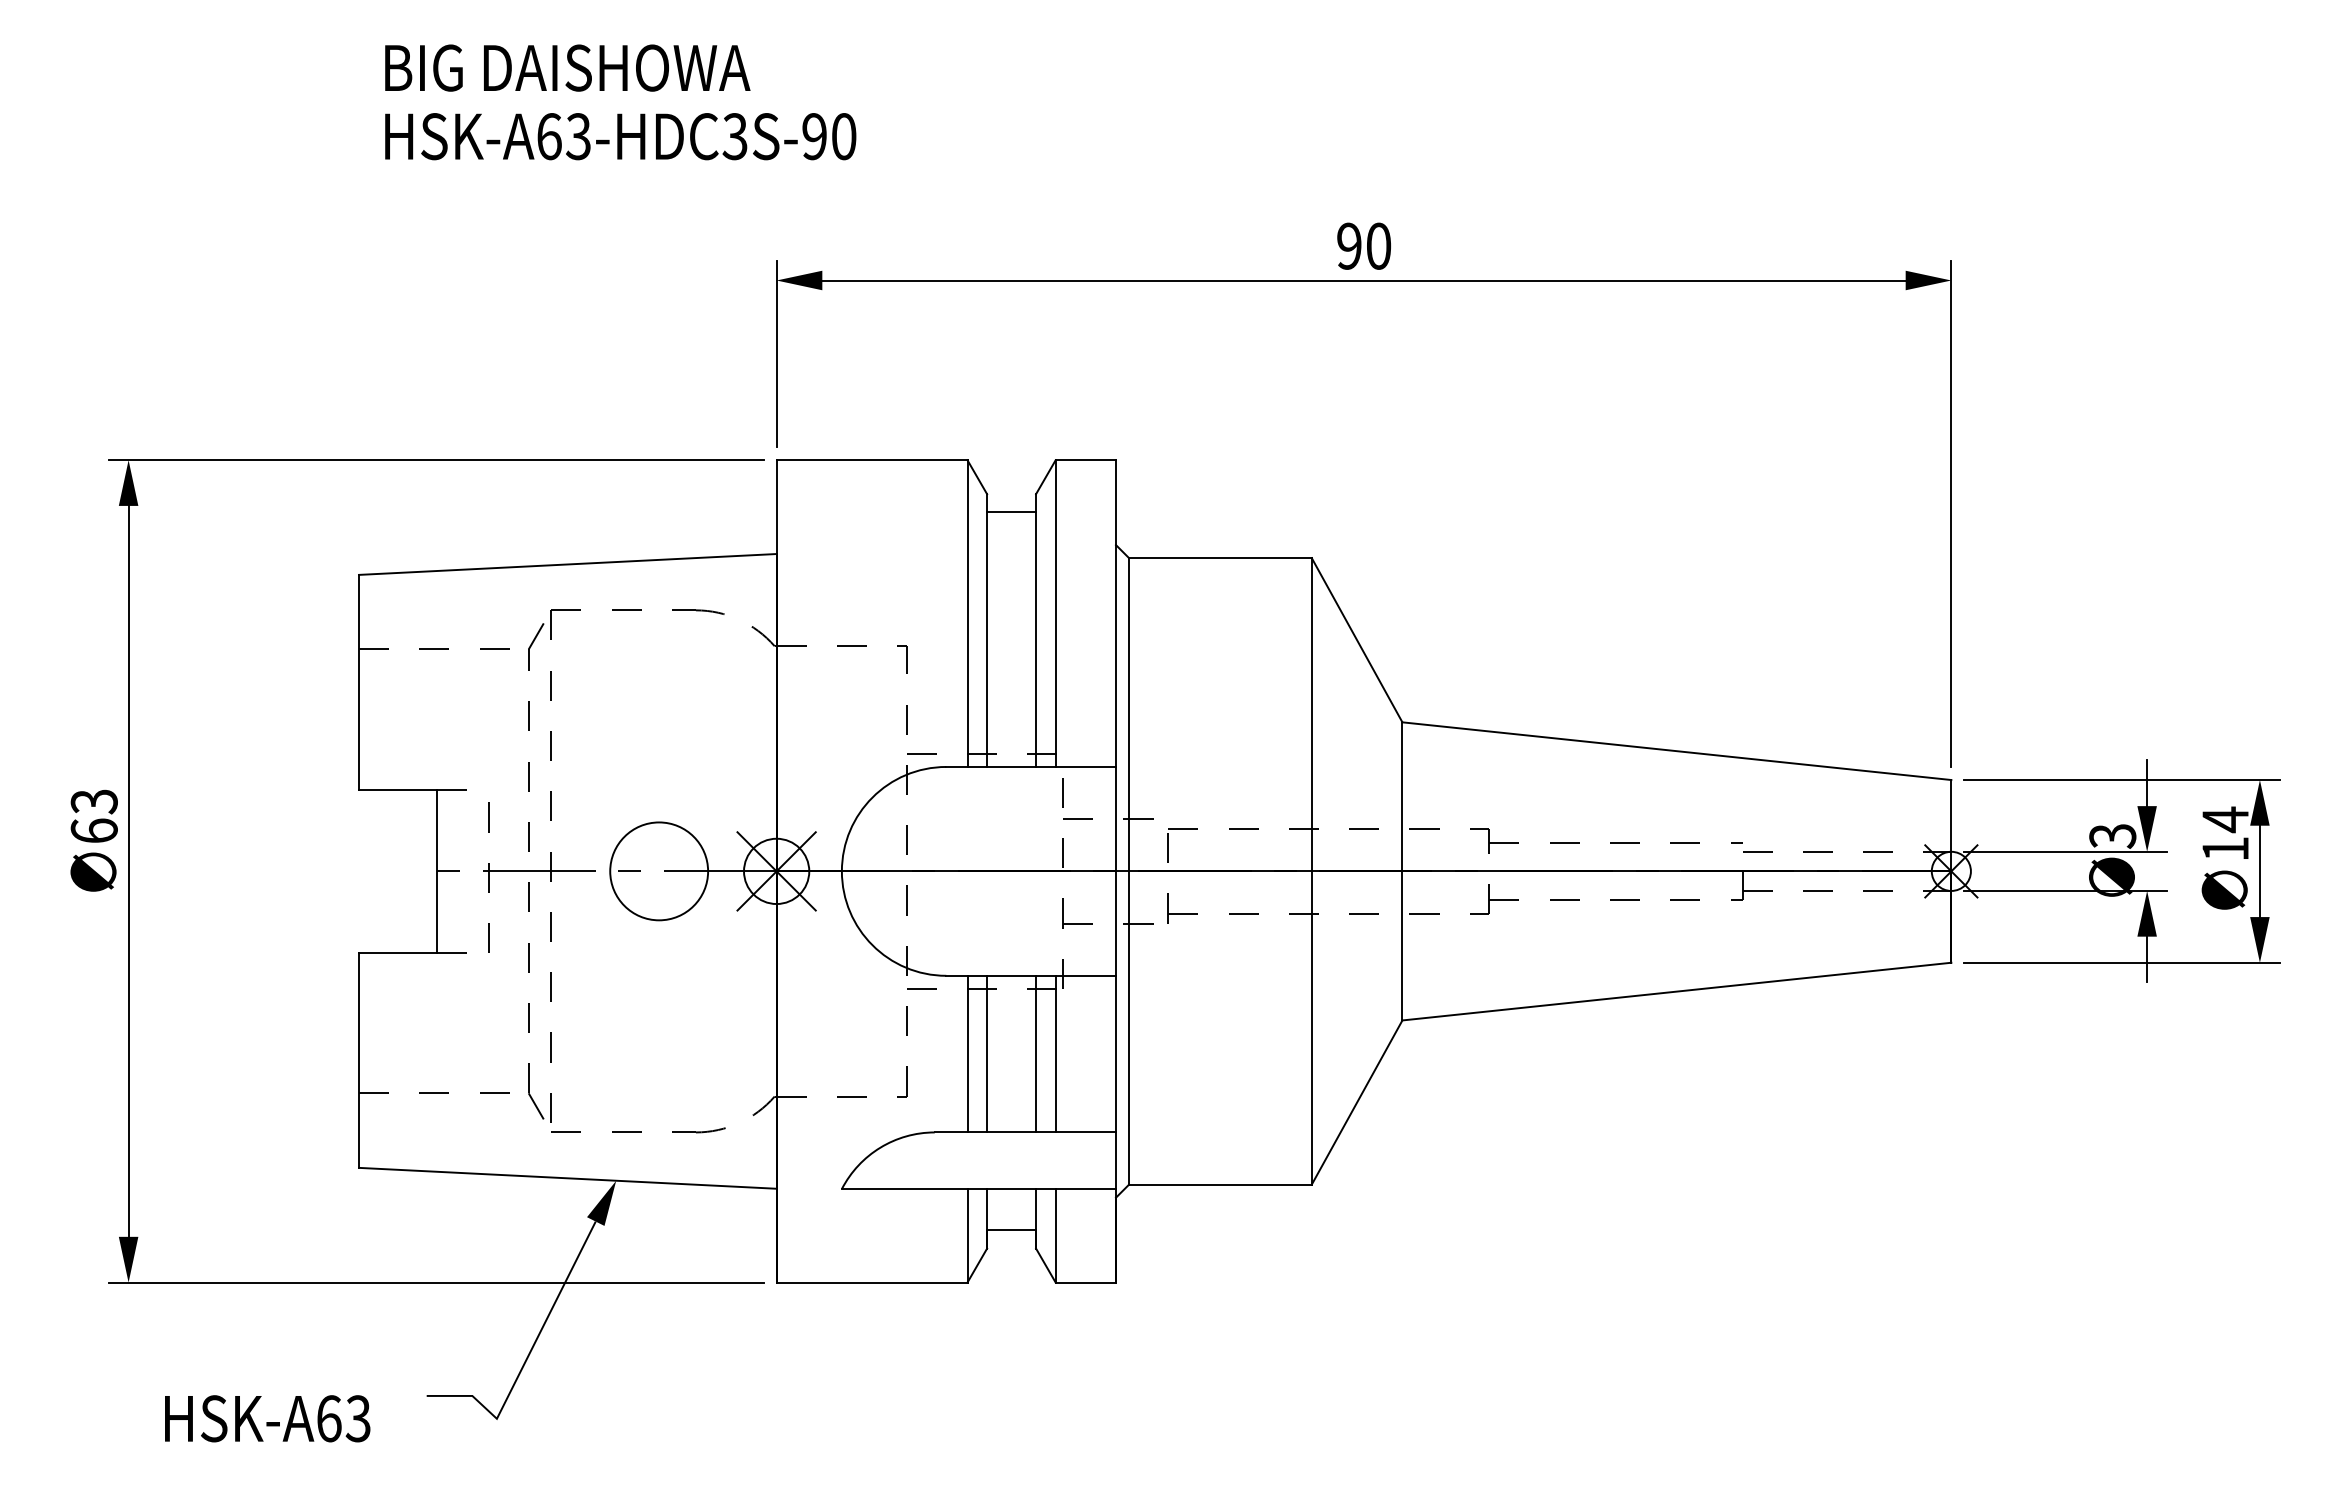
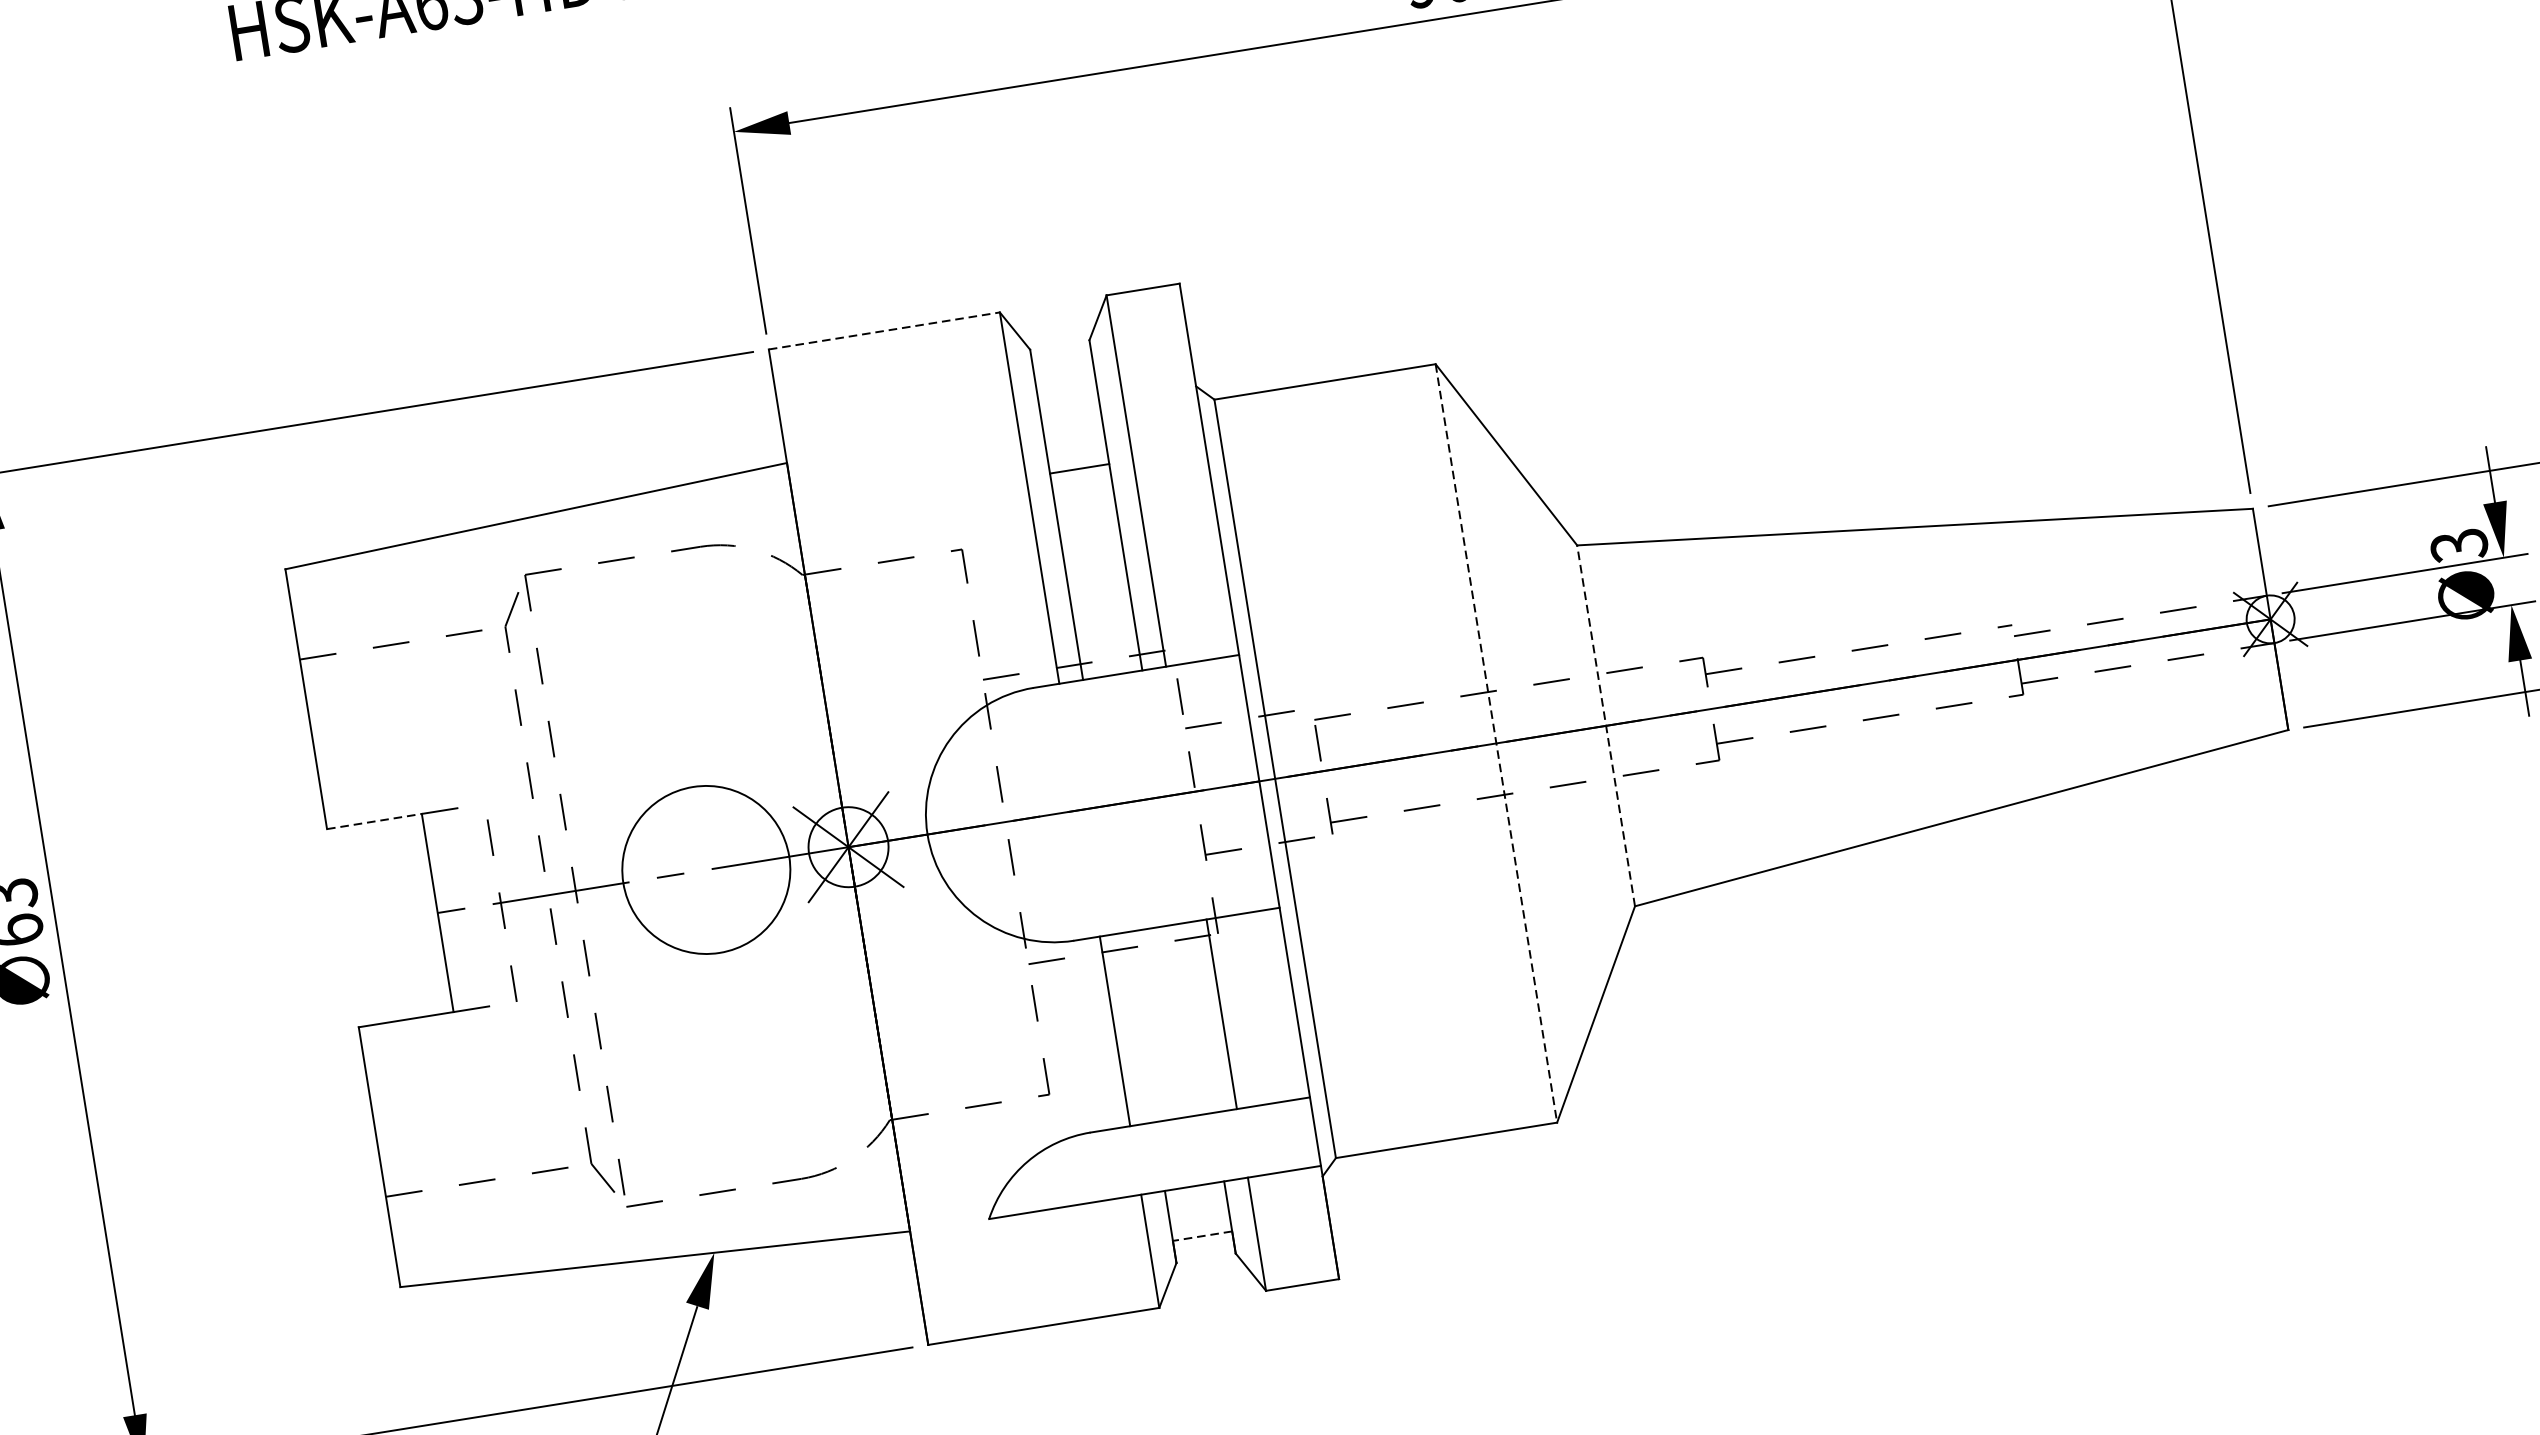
line: (872, 460) -> (884, 331), solid -> dashed
line: (1011, 512) -> (1079, 468), moved
line: (398, 789) -> (374, 821), solid -> dashed
line: (1402, 870) -> (1606, 724), solid -> dashed
circle: (659, 871) -> (706, 870), size x1.4
line: (1311, 871) -> (1496, 743), solid -> dashed
line: (987, 1053) -> (1139, 1026), removed
line: (1036, 1053) -> (1198, 1017), removed
line: (1011, 1230) -> (1202, 1236), solid -> dashed

